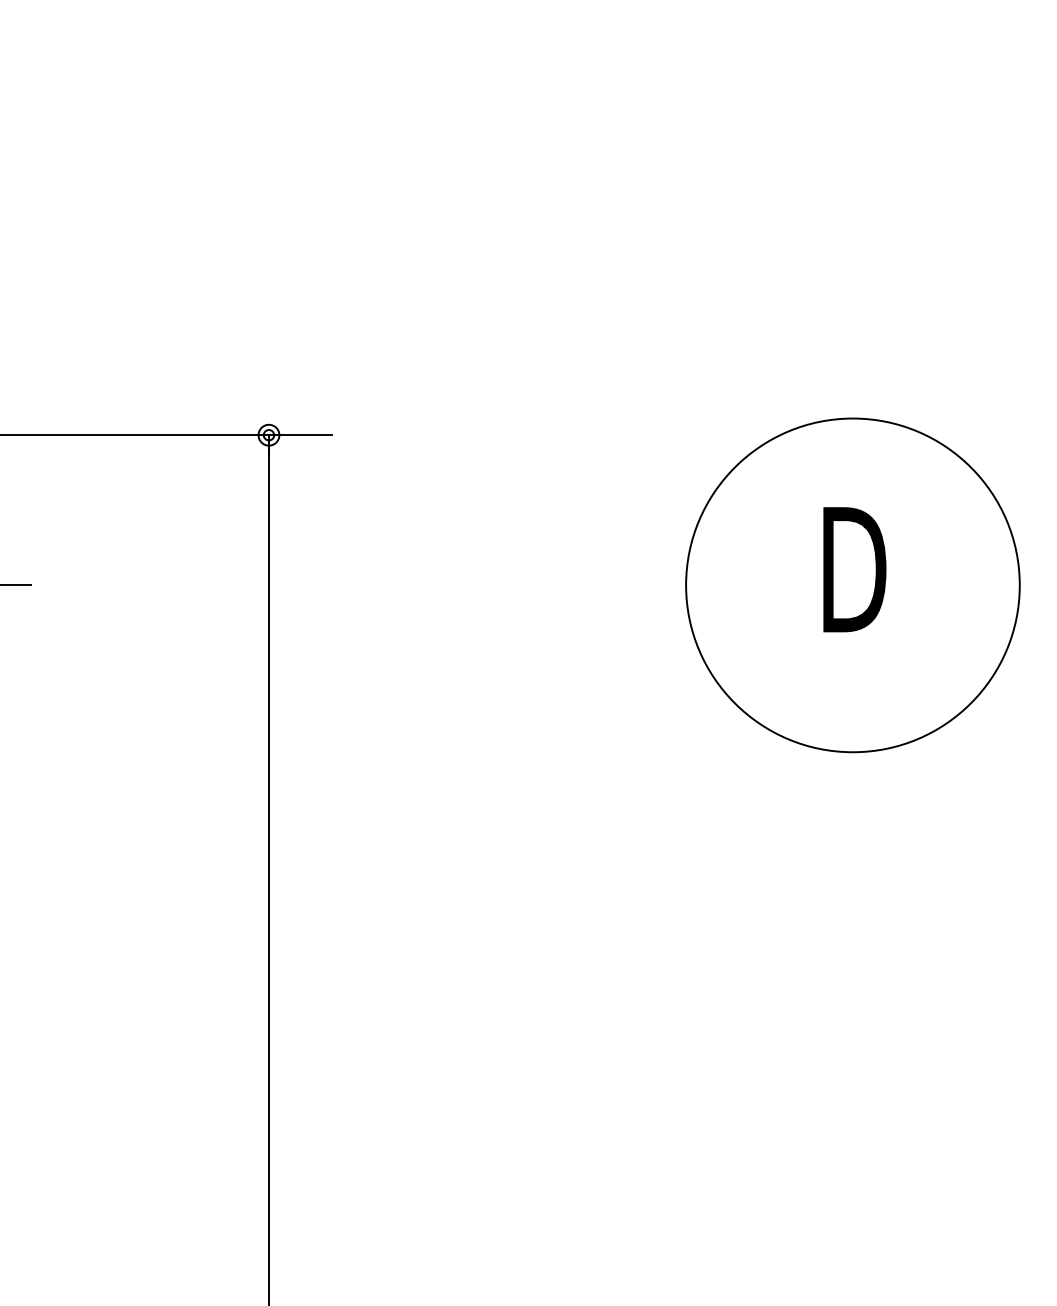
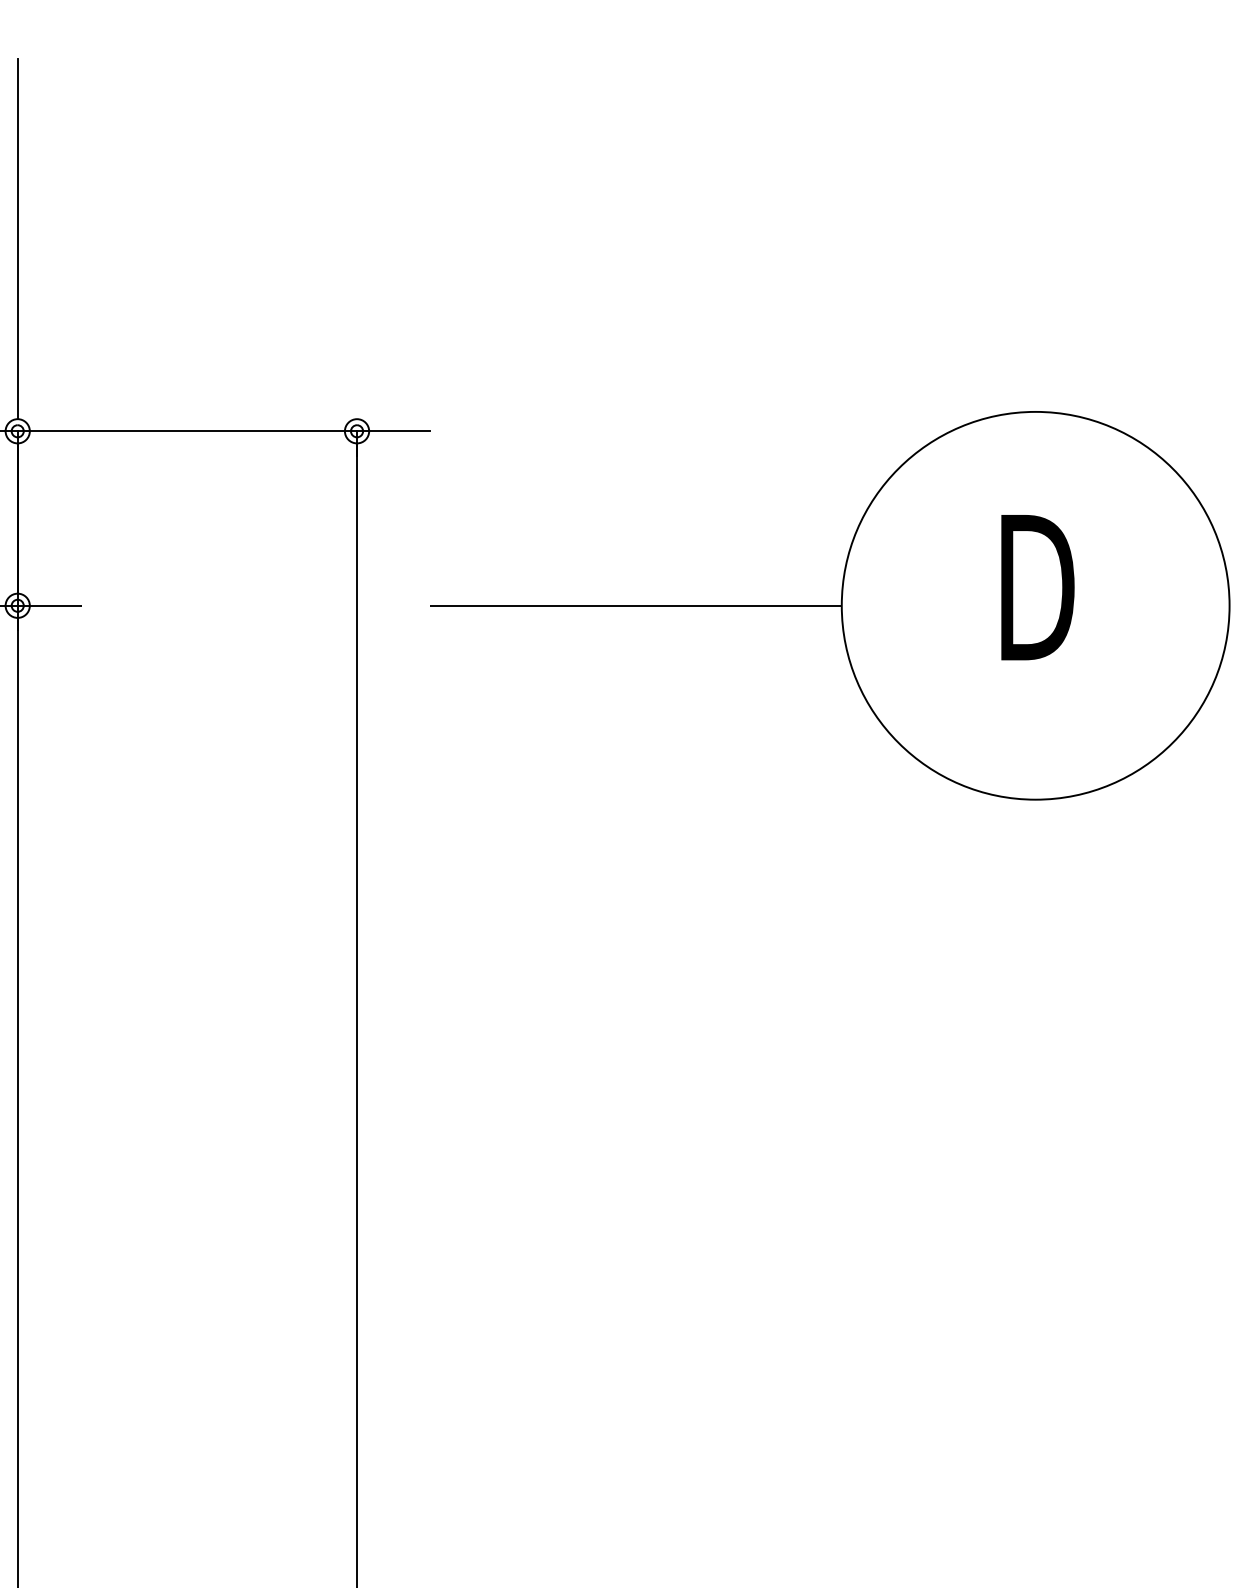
line: (508, 585) -> (635, 605), added

